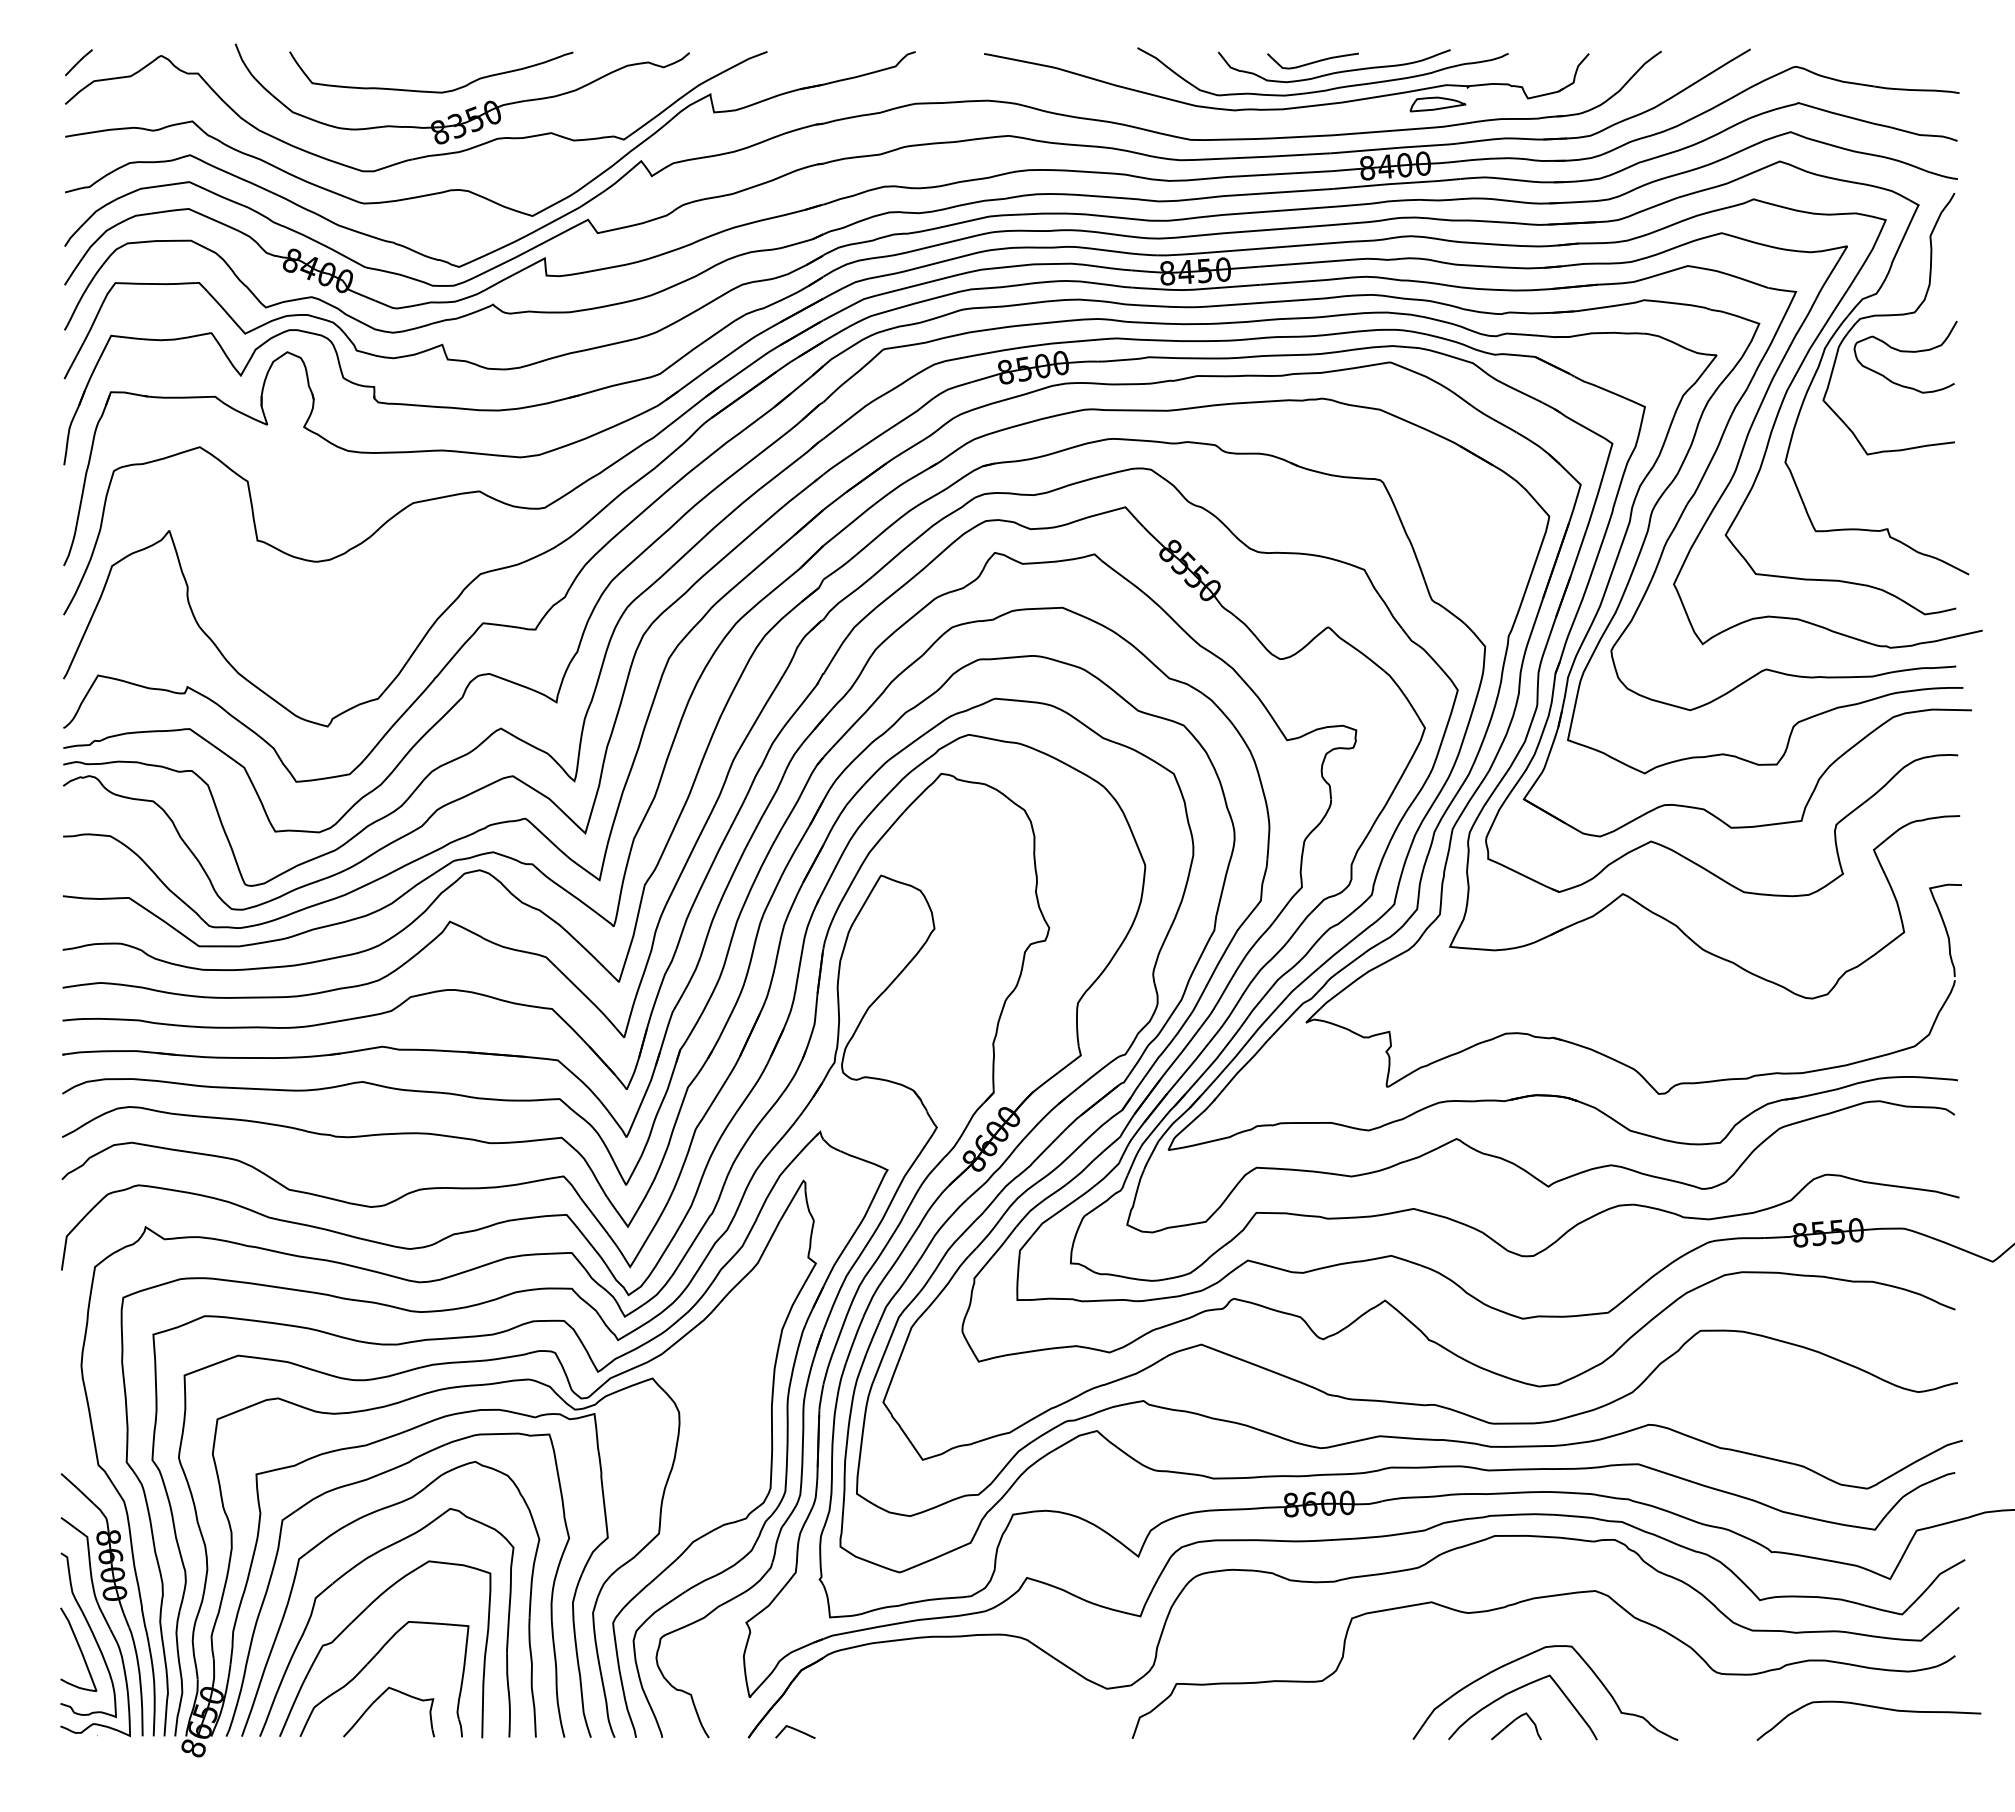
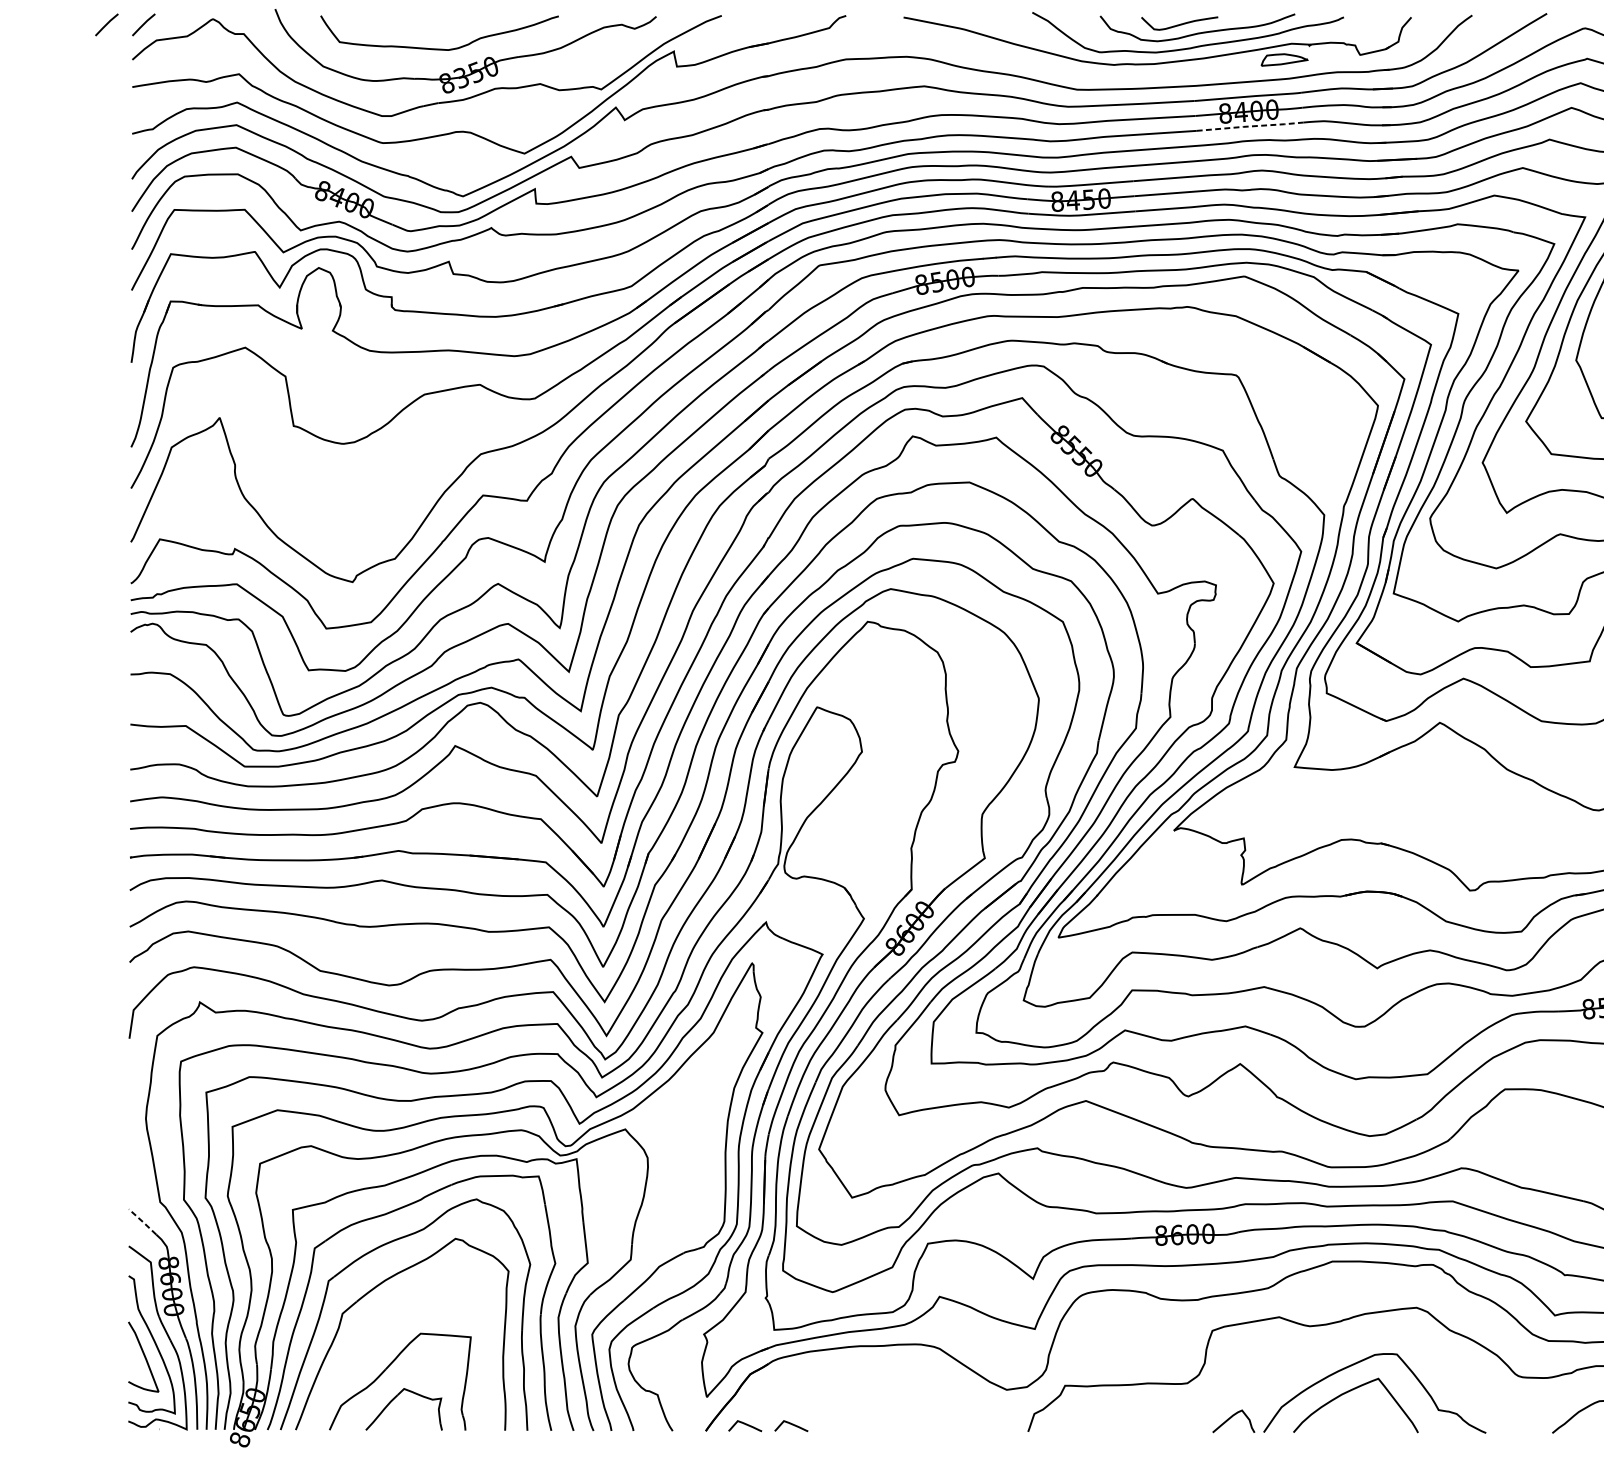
line: (34, 62) -> (106, 24), added
line: (1397, 183) -> (1250, 126), solid -> dashed
line: (77, 1488) -> (142, 1221), solid -> dashed
part: (356, 1619) -> (376, 1331), removed
curve: (1513, 1722) -> (1231, 1418), moved
curve: (850, 1730) -> (791, 1424), added

